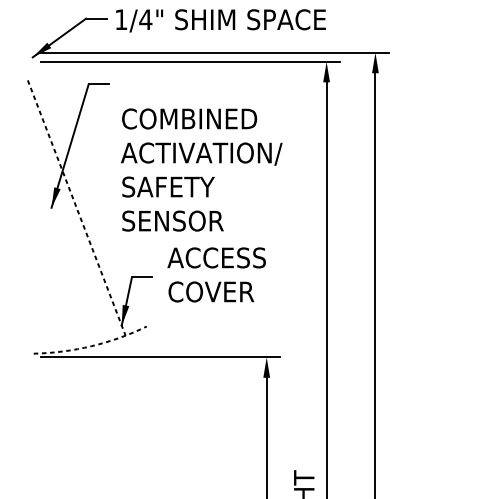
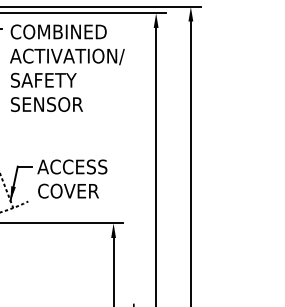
text: (201, 169) -> (67, 67), moved
text: (216, 274) -> (72, 178), moved

